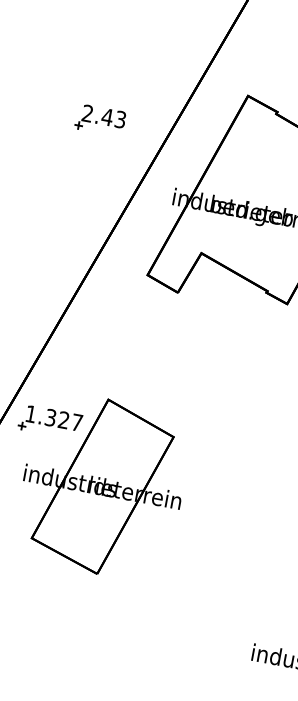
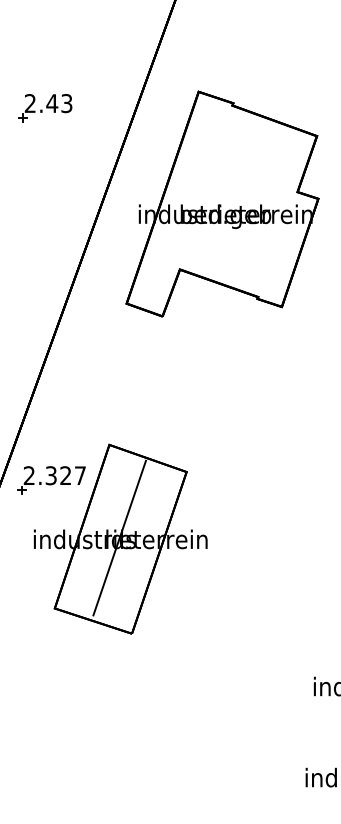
part: (100, 120) -> (45, 108), moved
text: (30, 413) -> (28, 475), 1.327 -> 2.327
line: (102, 484) -> (119, 537), added

